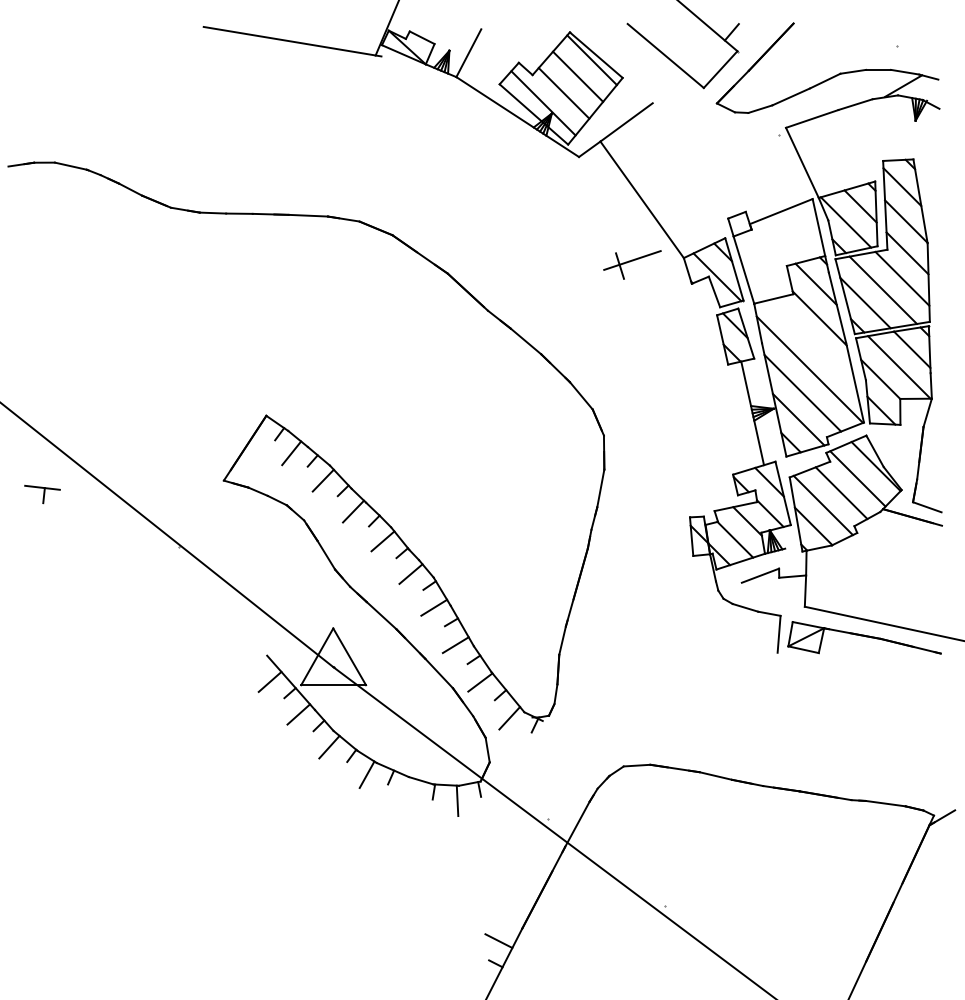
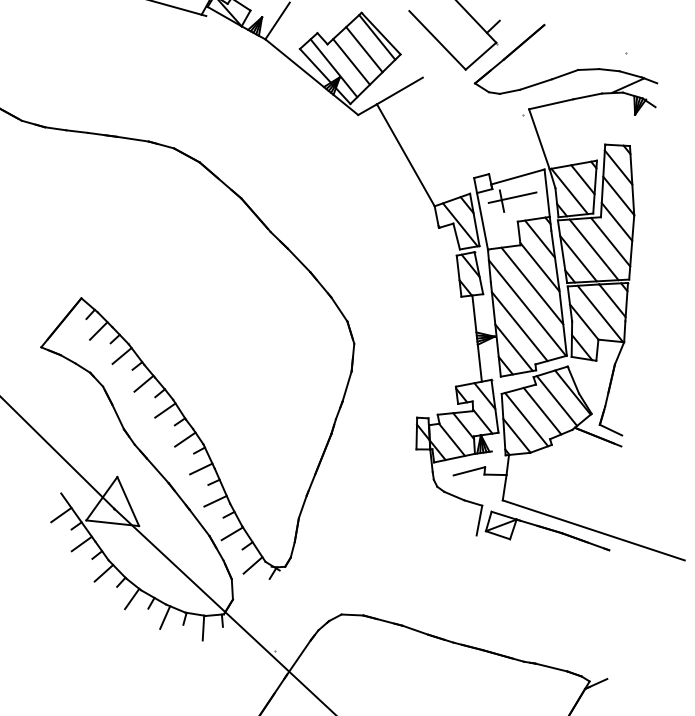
part: (632, 264) -> (512, 200), moved
line: (812, 341) -> (532, 285), added
line: (409, 792) -> (165, 617), added

